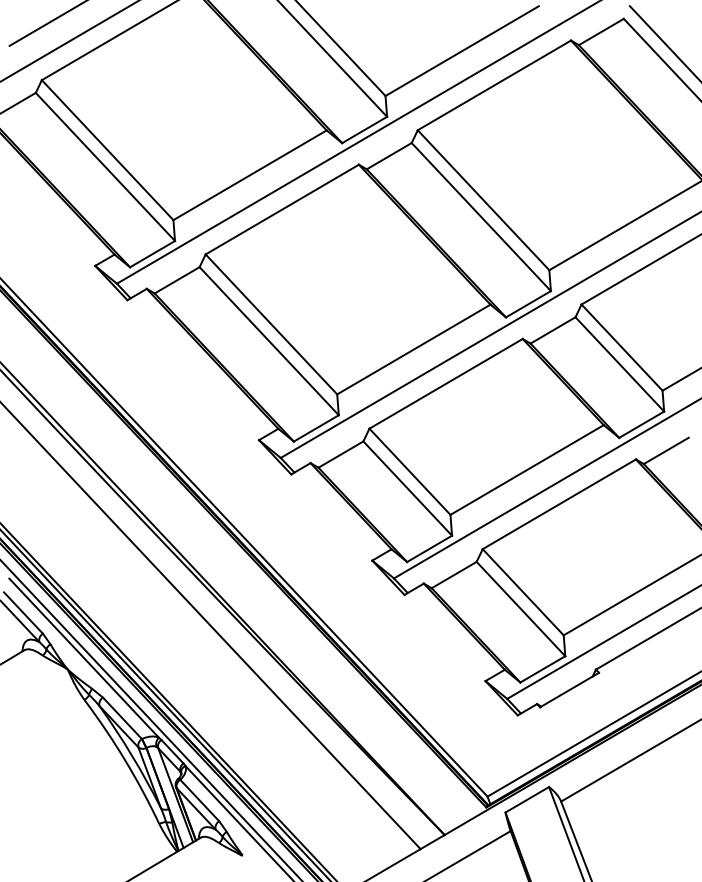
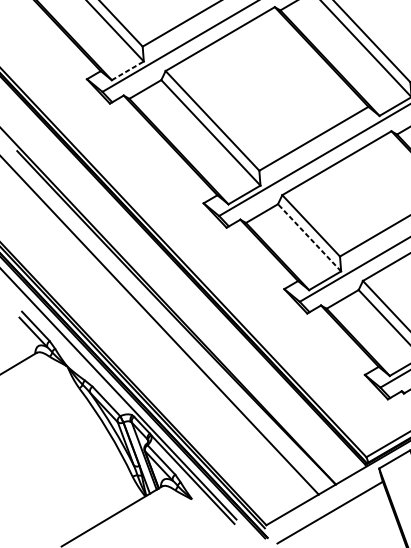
line: (152, 253) -> (127, 70), solid -> dashed
line: (407, 488) -> (309, 237), solid -> dashed
line: (83, 657) -> (78, 358), removed

